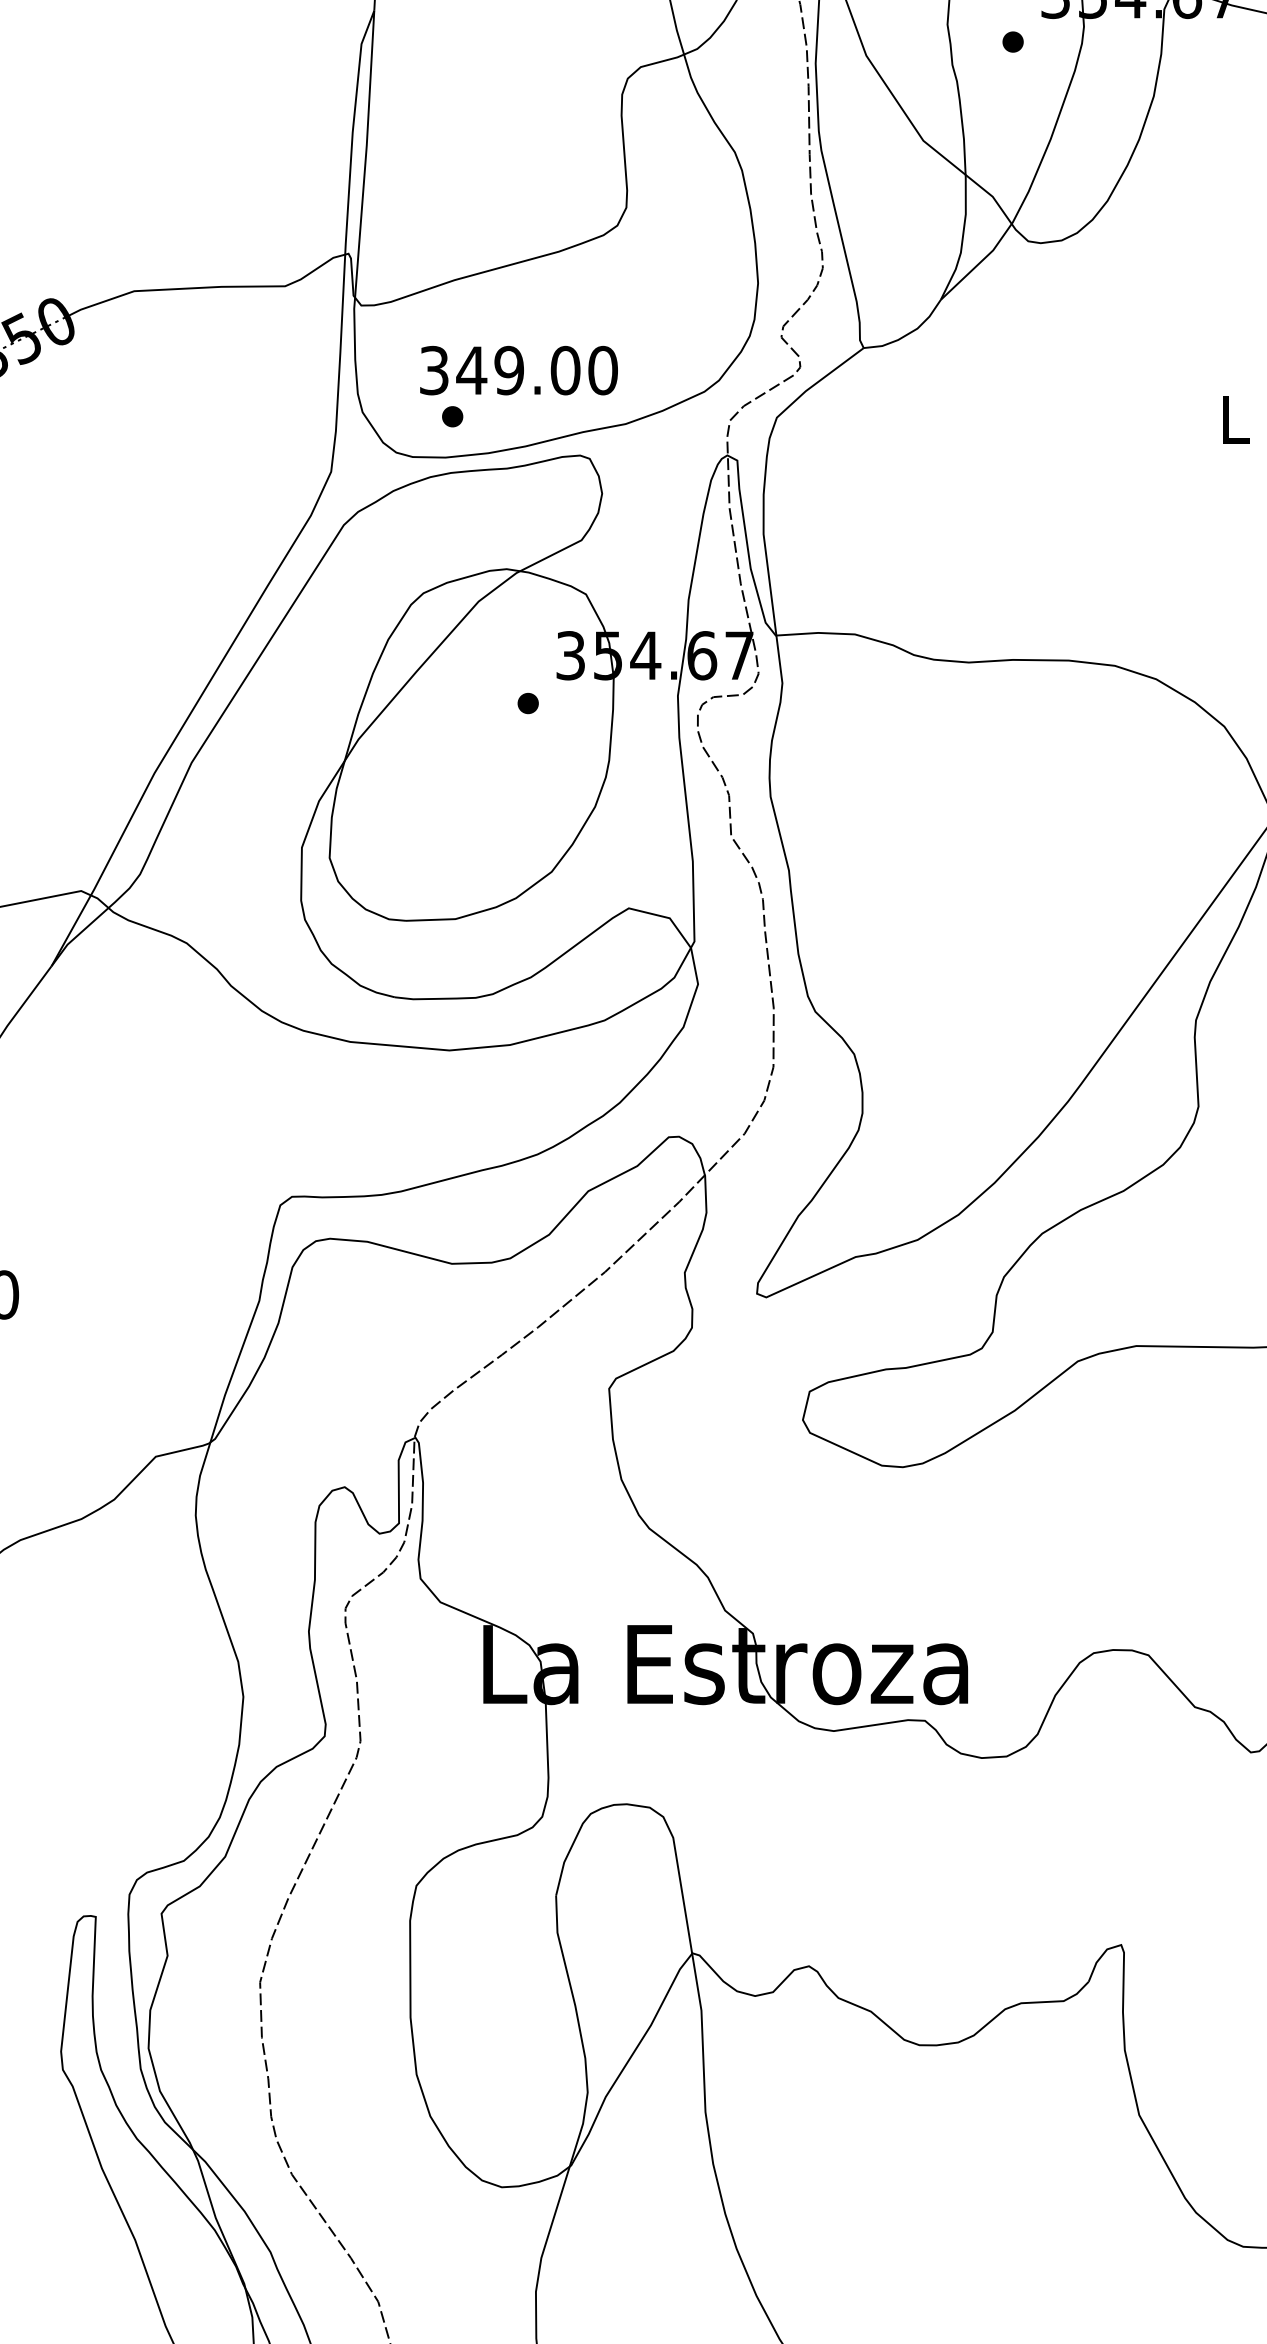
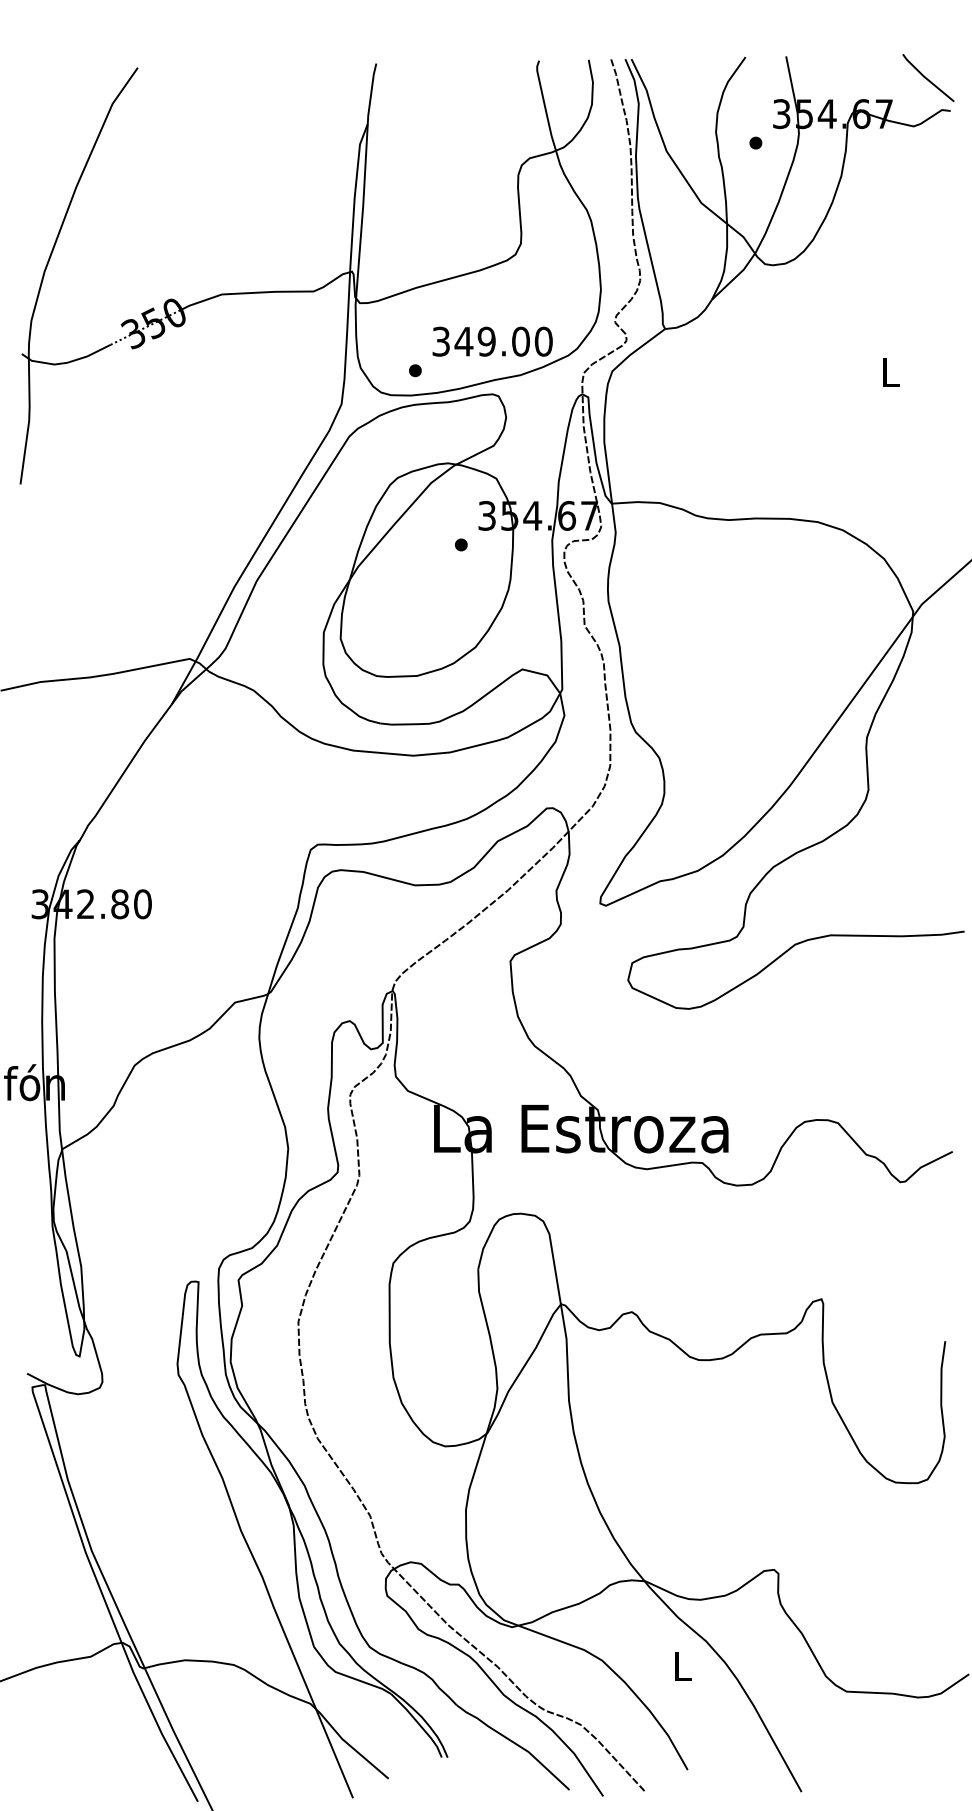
text: (518, 370) -> (492, 341), moved

